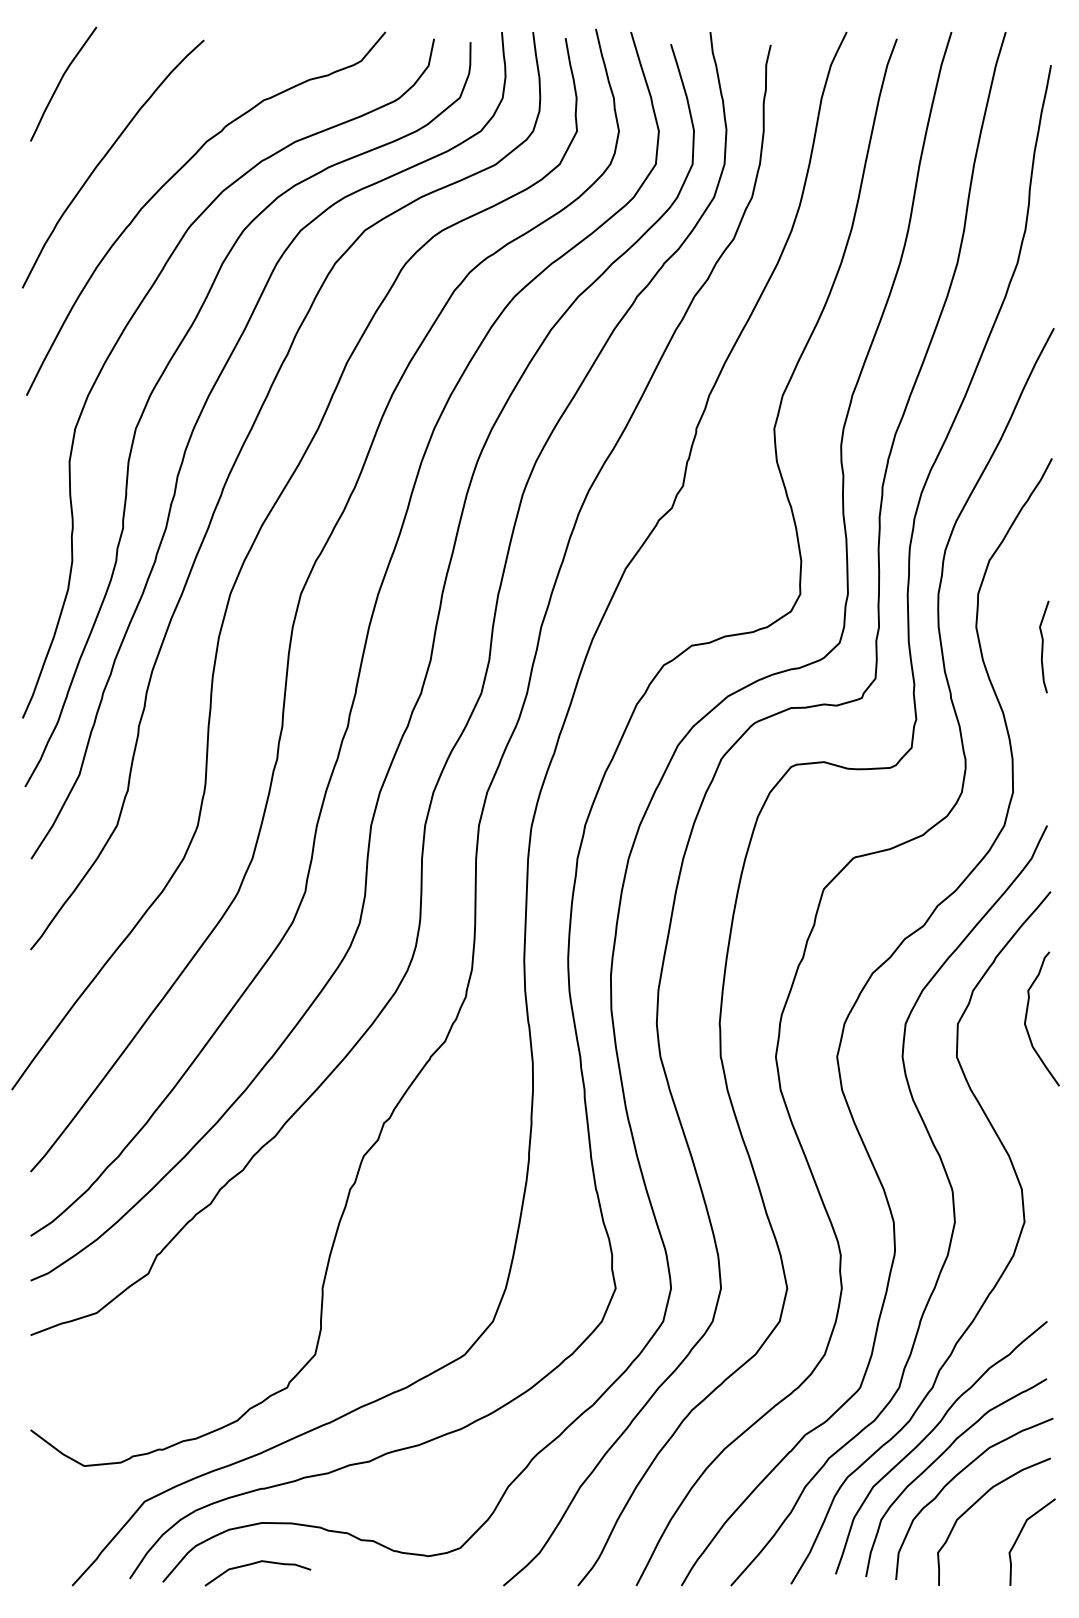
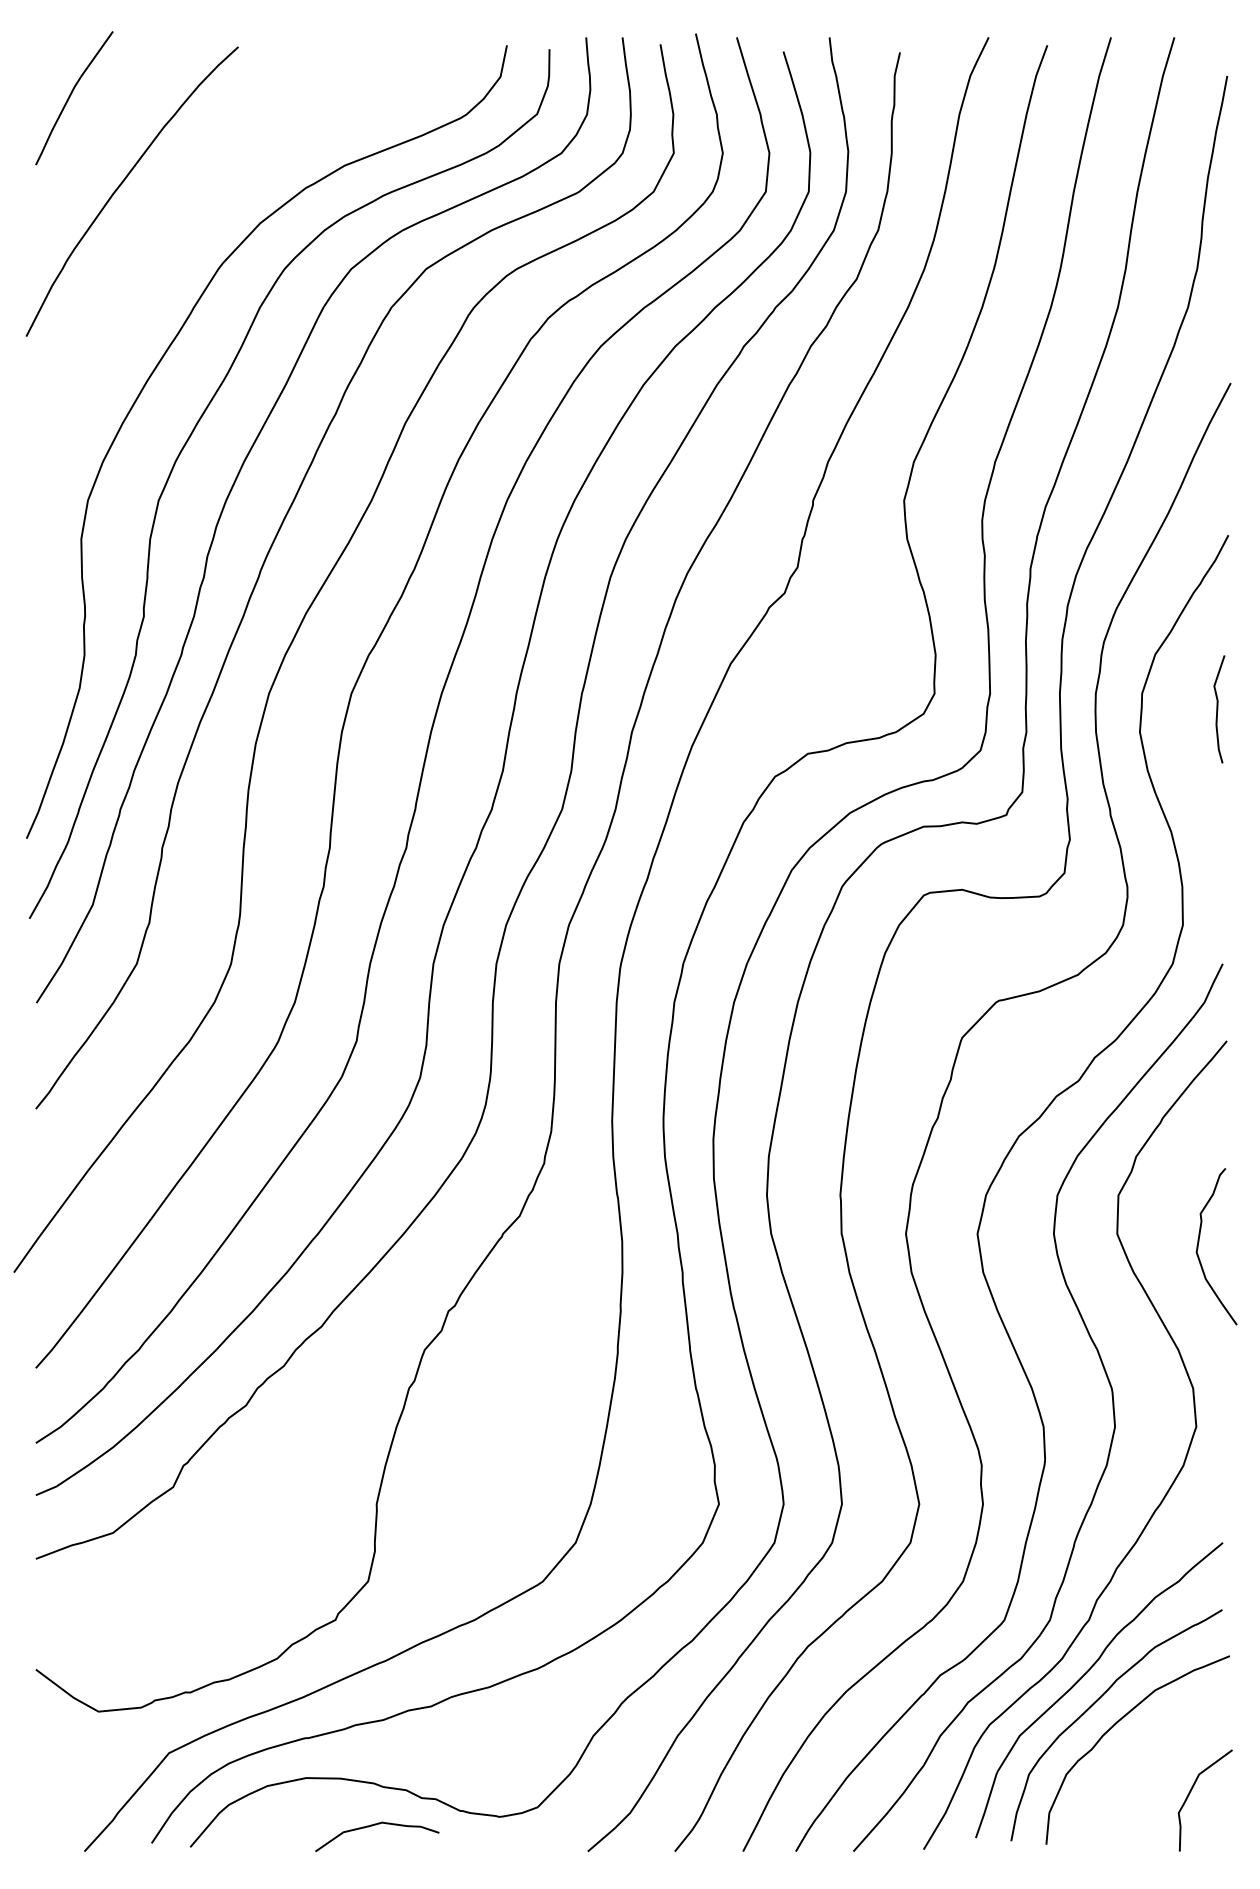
curve: (171, 178) -> (200, 208), removed
curve: (1043, 647) -> (1218, 709), moved
curve: (1027, 1015) -> (1199, 1242), moved
curve: (975, 1503) -> (1139, 1755), removed
curve: (257, 1563) -> (376, 1825), moved

